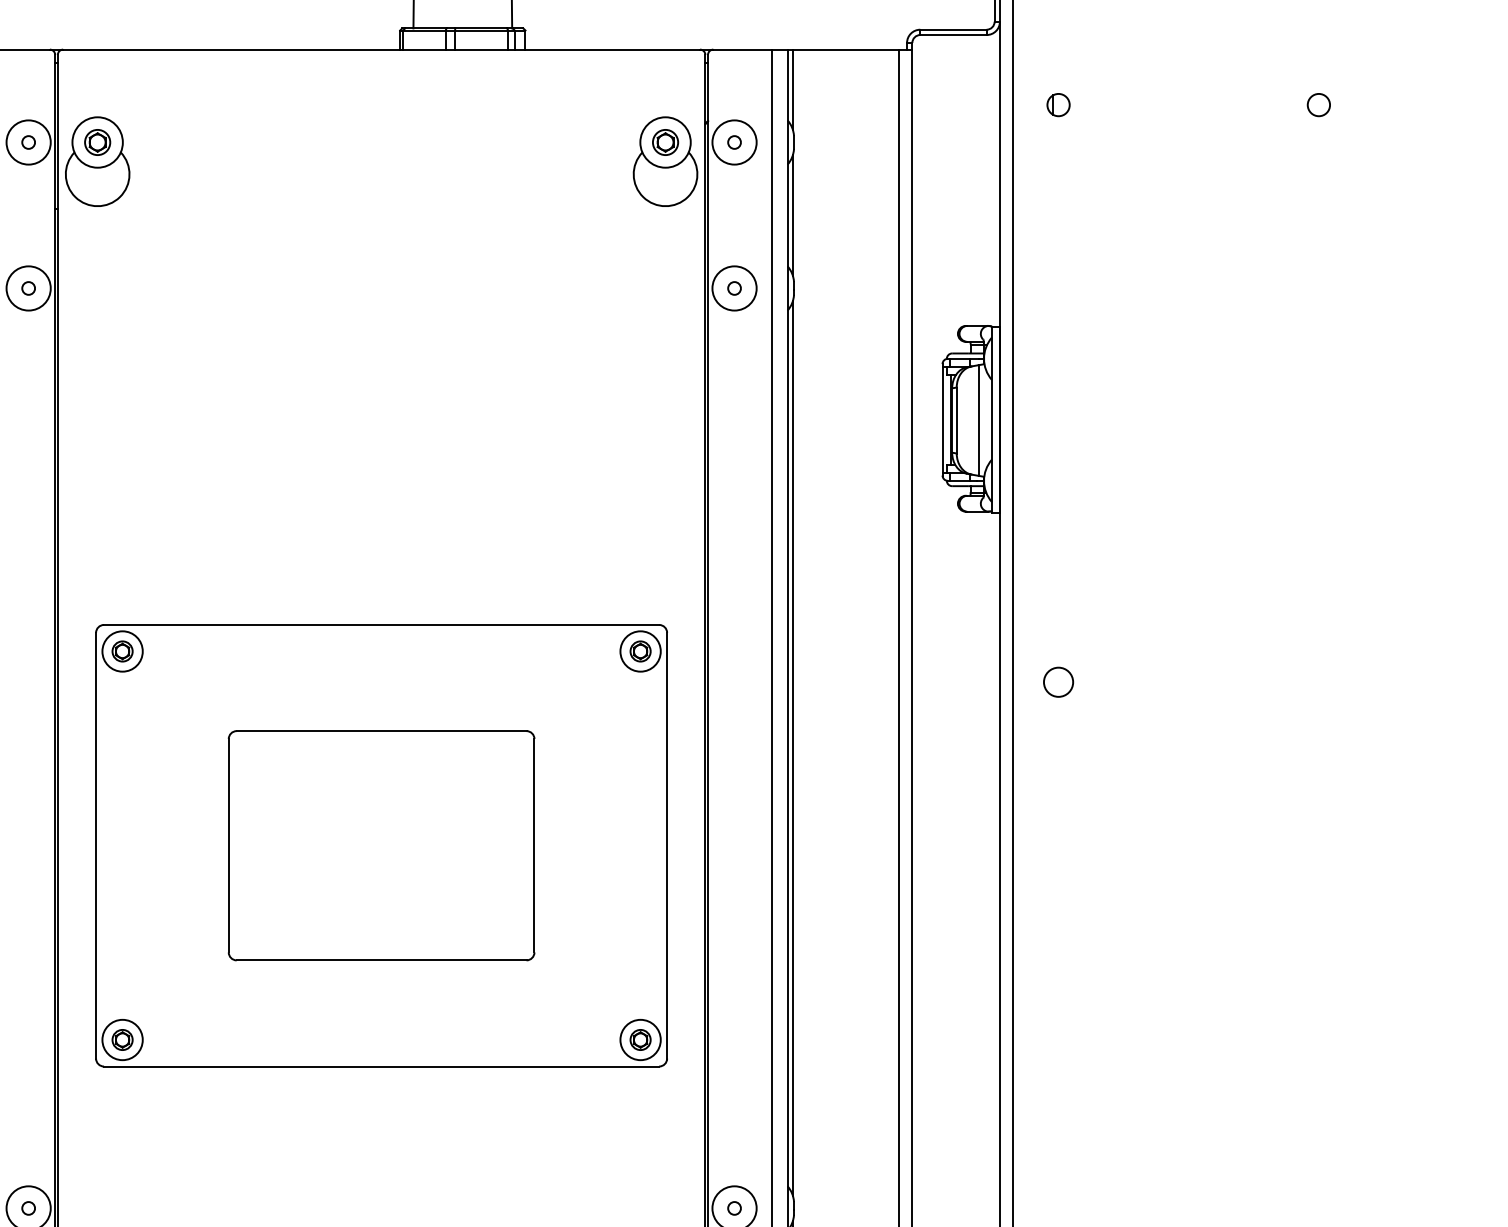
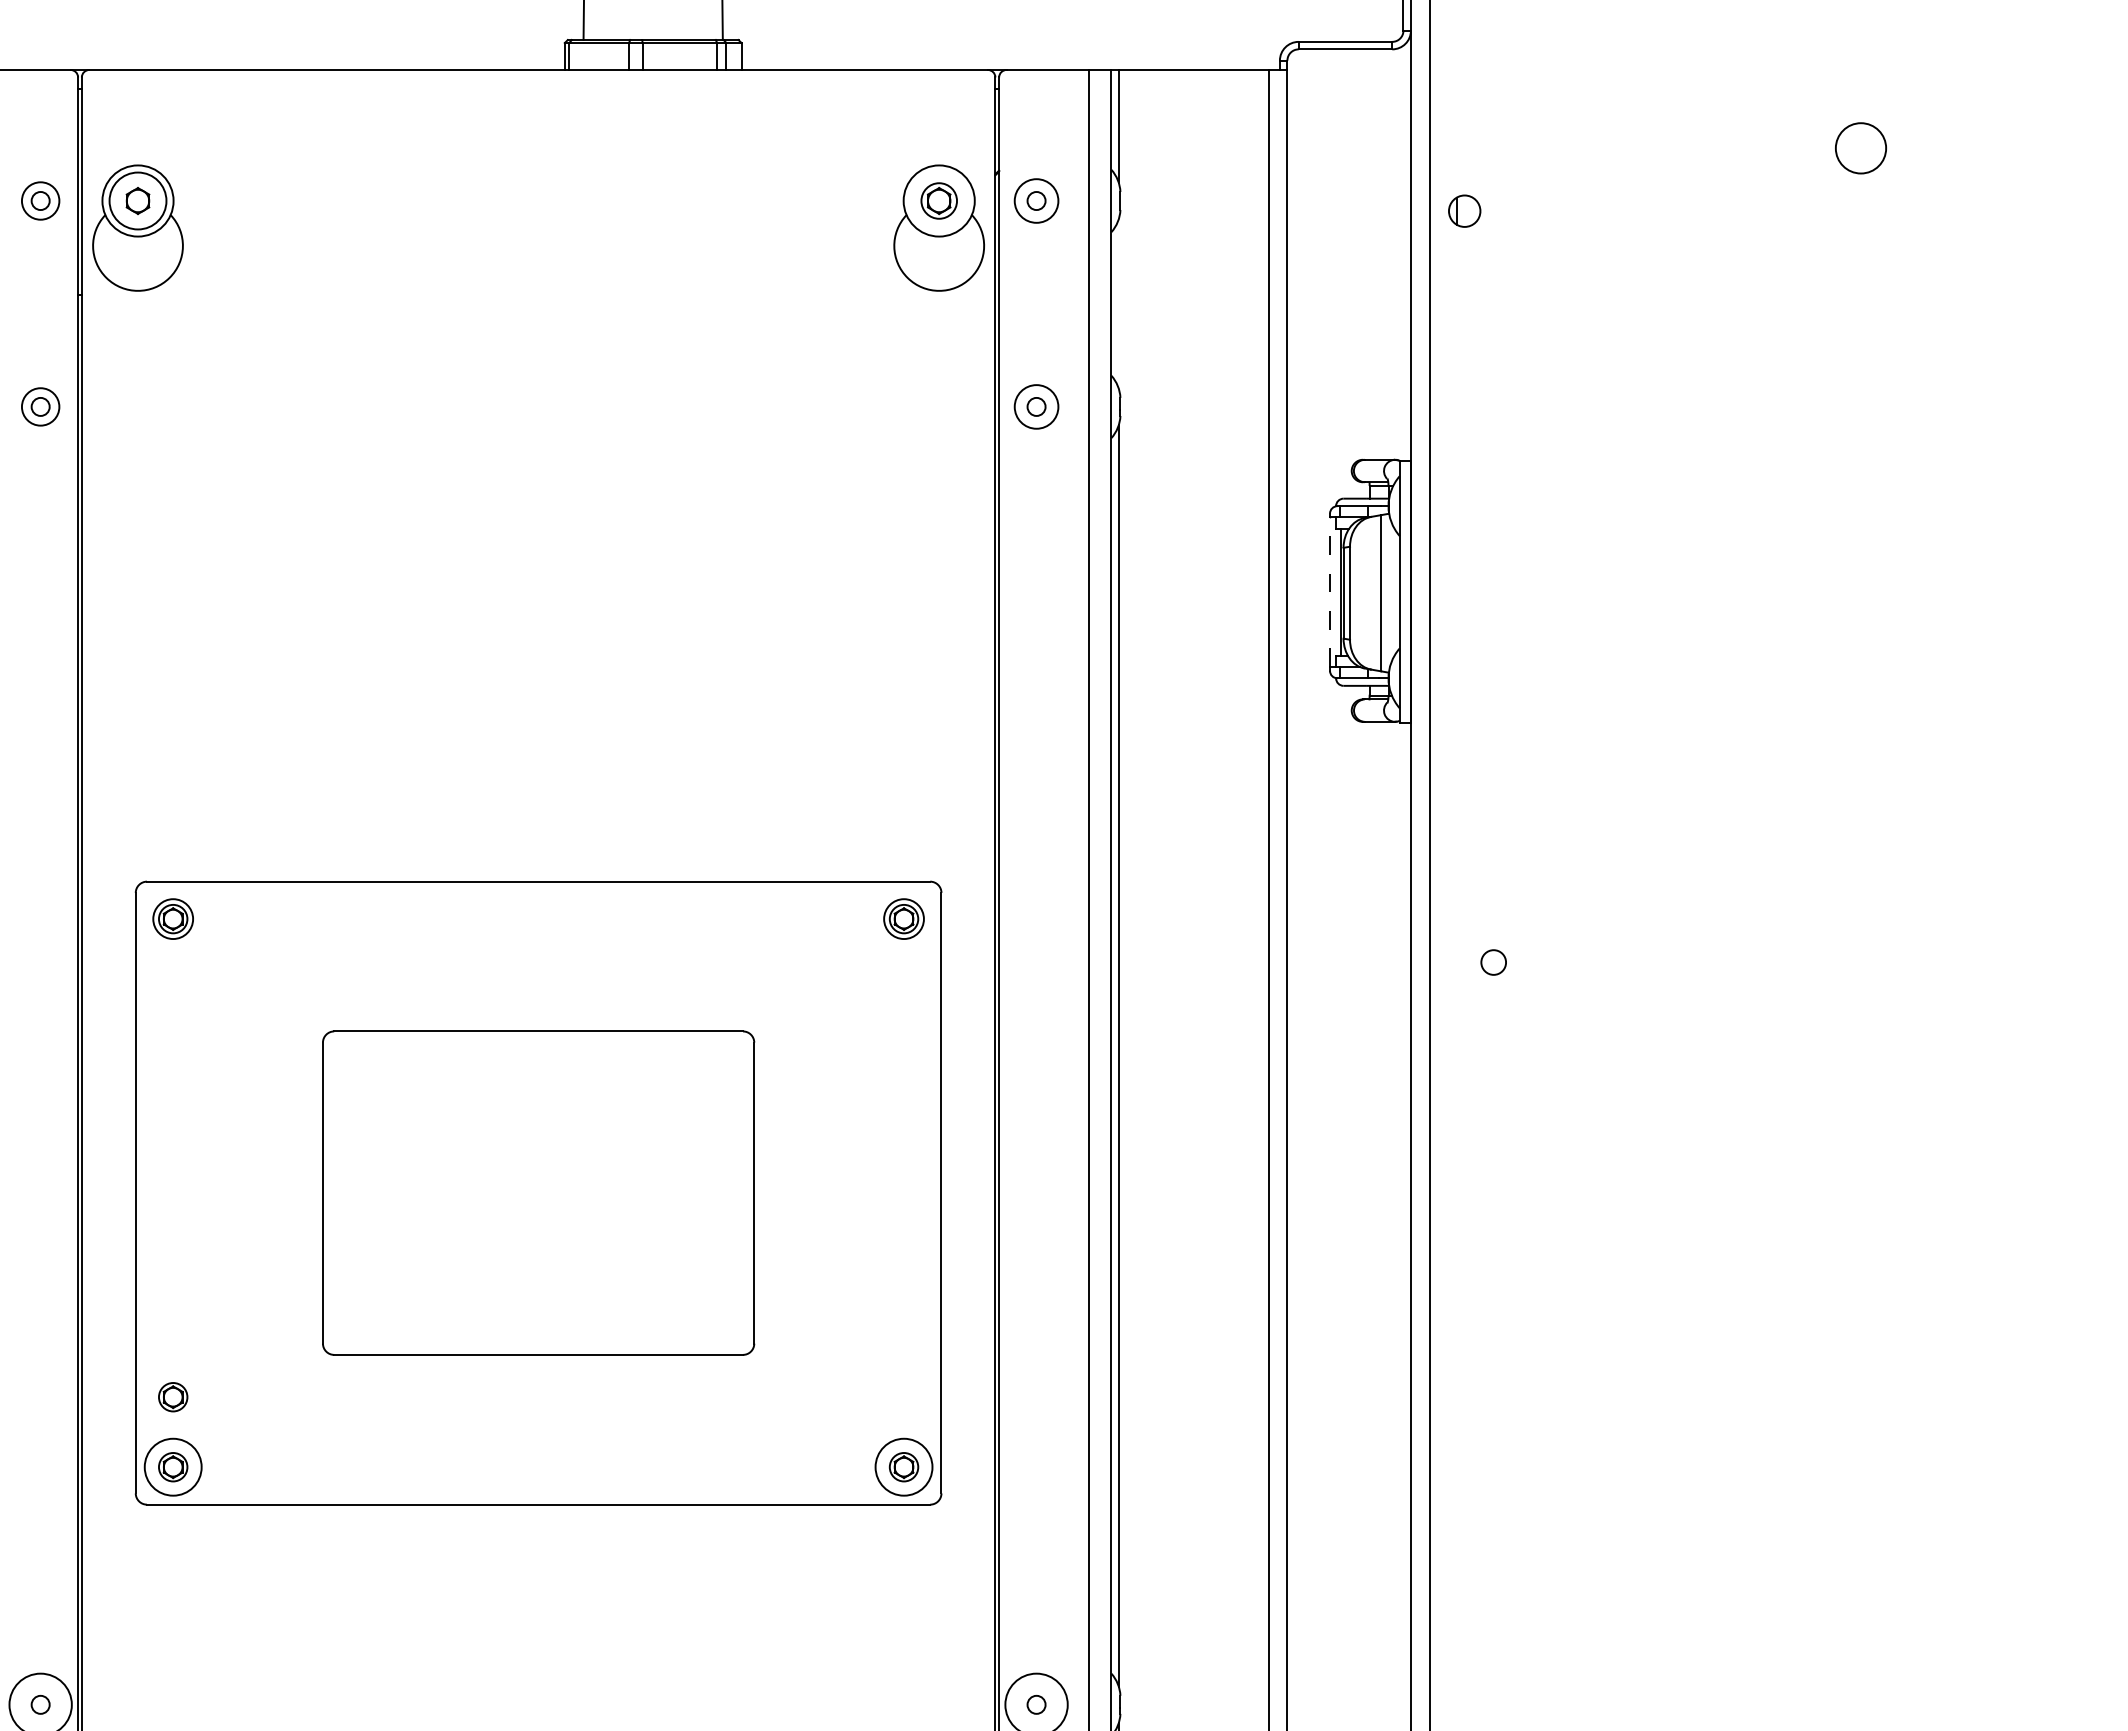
part: (1058, 104) -> (1464, 210), moved
circle: (1318, 104) -> (1860, 147), size x1.6
circle: (28, 142) -> (40, 200), size x0.6
circle: (97, 142) -> (137, 200), size x1.6
circle: (734, 142) -> (1036, 200), size x0.7
line: (792, 215) -> (1118, 303), removed
circle: (28, 288) -> (40, 406), size x0.6
circle: (734, 288) -> (1036, 406), size x0.7
line: (942, 419) -> (1330, 592), solid -> dashed
circle: (122, 651) -> (172, 918), size x0.7
circle: (640, 651) -> (903, 918), size x0.7
circle: (1058, 682) -> (1493, 962), size x0.6
part: (122, 990) -> (173, 1397), added

